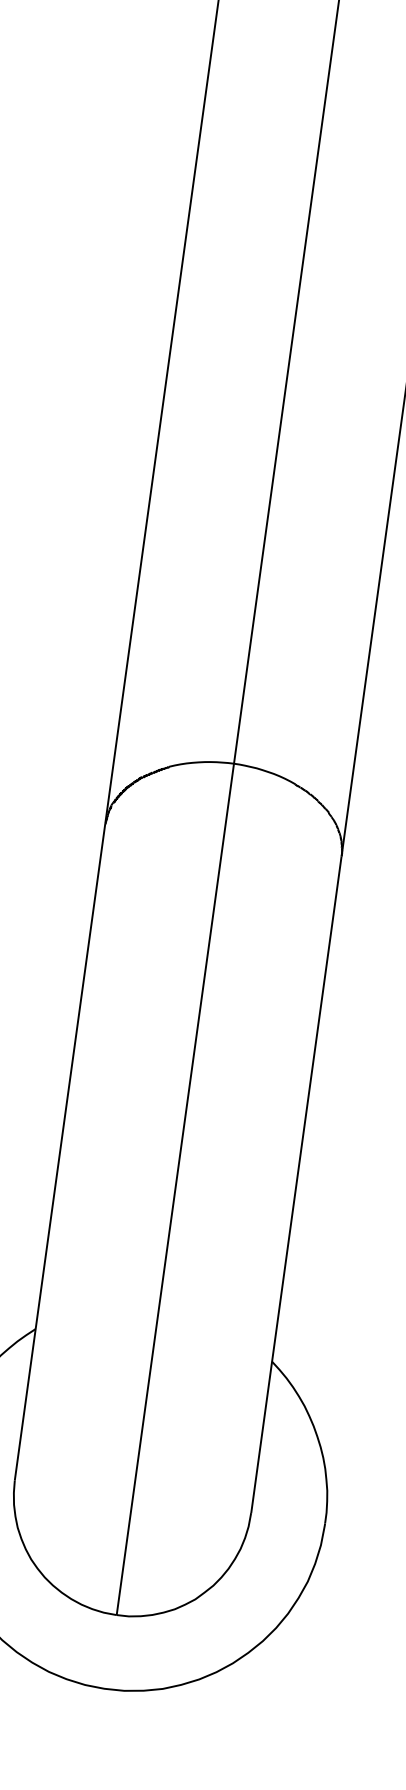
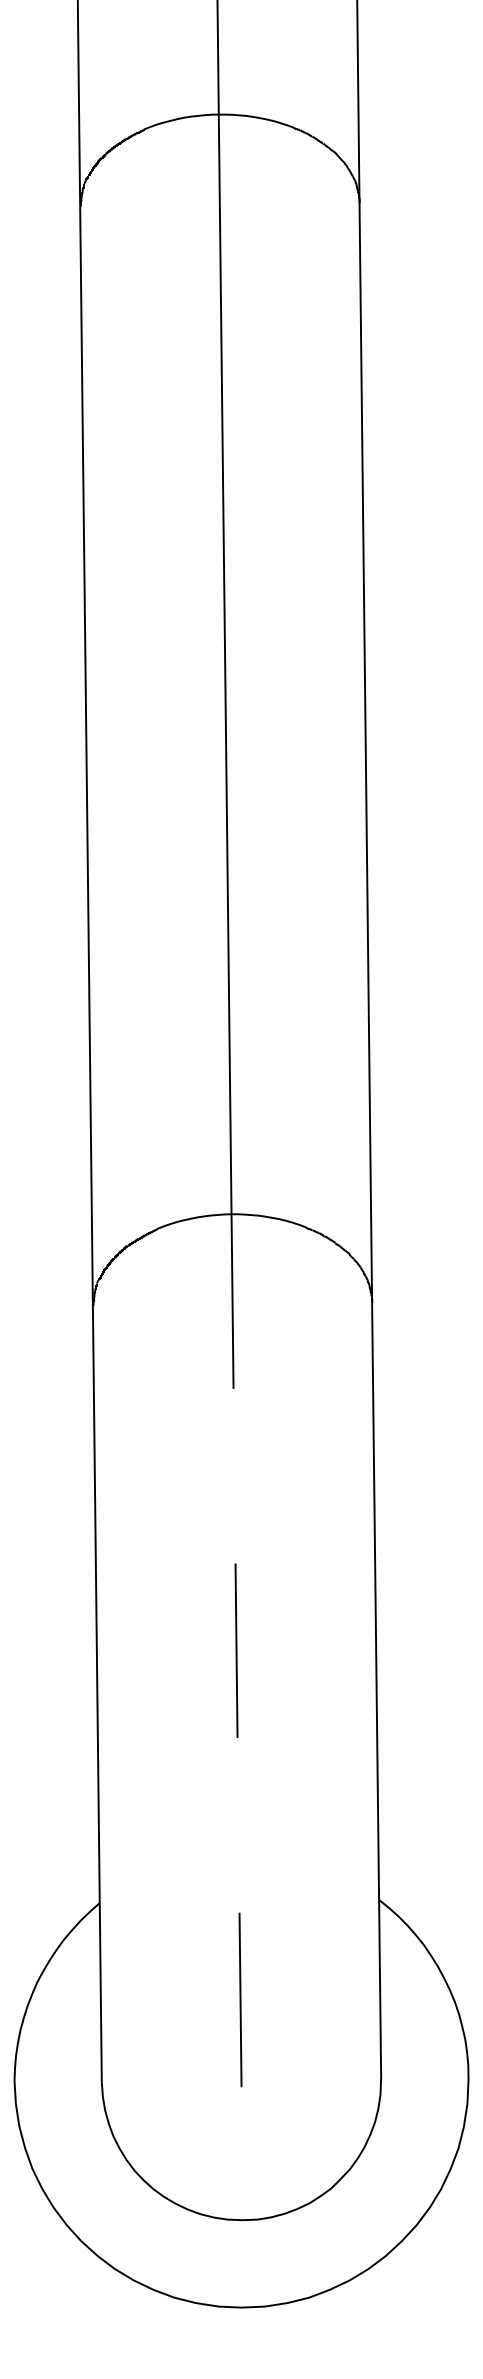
line: (175, 1189) -> (237, 1717), solid -> dashed

